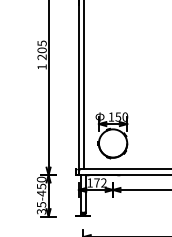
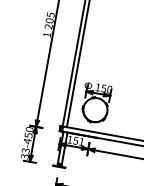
text: (100, 182) -> (78, 140), 172 -> 151
text: (40, 204) -> (25, 150), 35-450 -> 33-450

